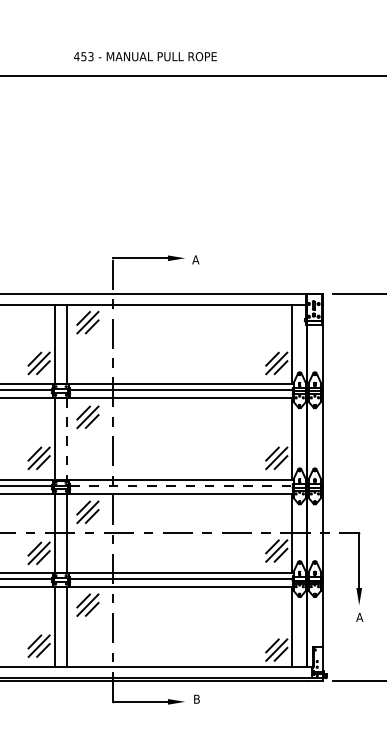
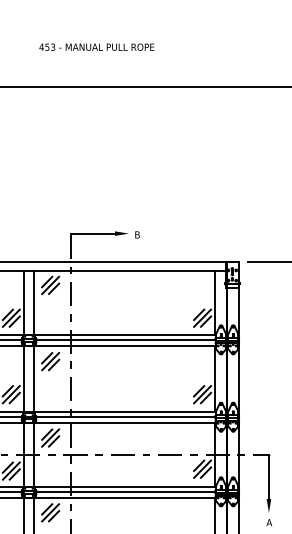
text: (145, 56) -> (96, 47), moved
text: (195, 259) -> (137, 234), A -> B
line: (67, 438) -> (34, 378), dashed -> solid
line: (182, 486) -> (126, 417), dashed -> solid

